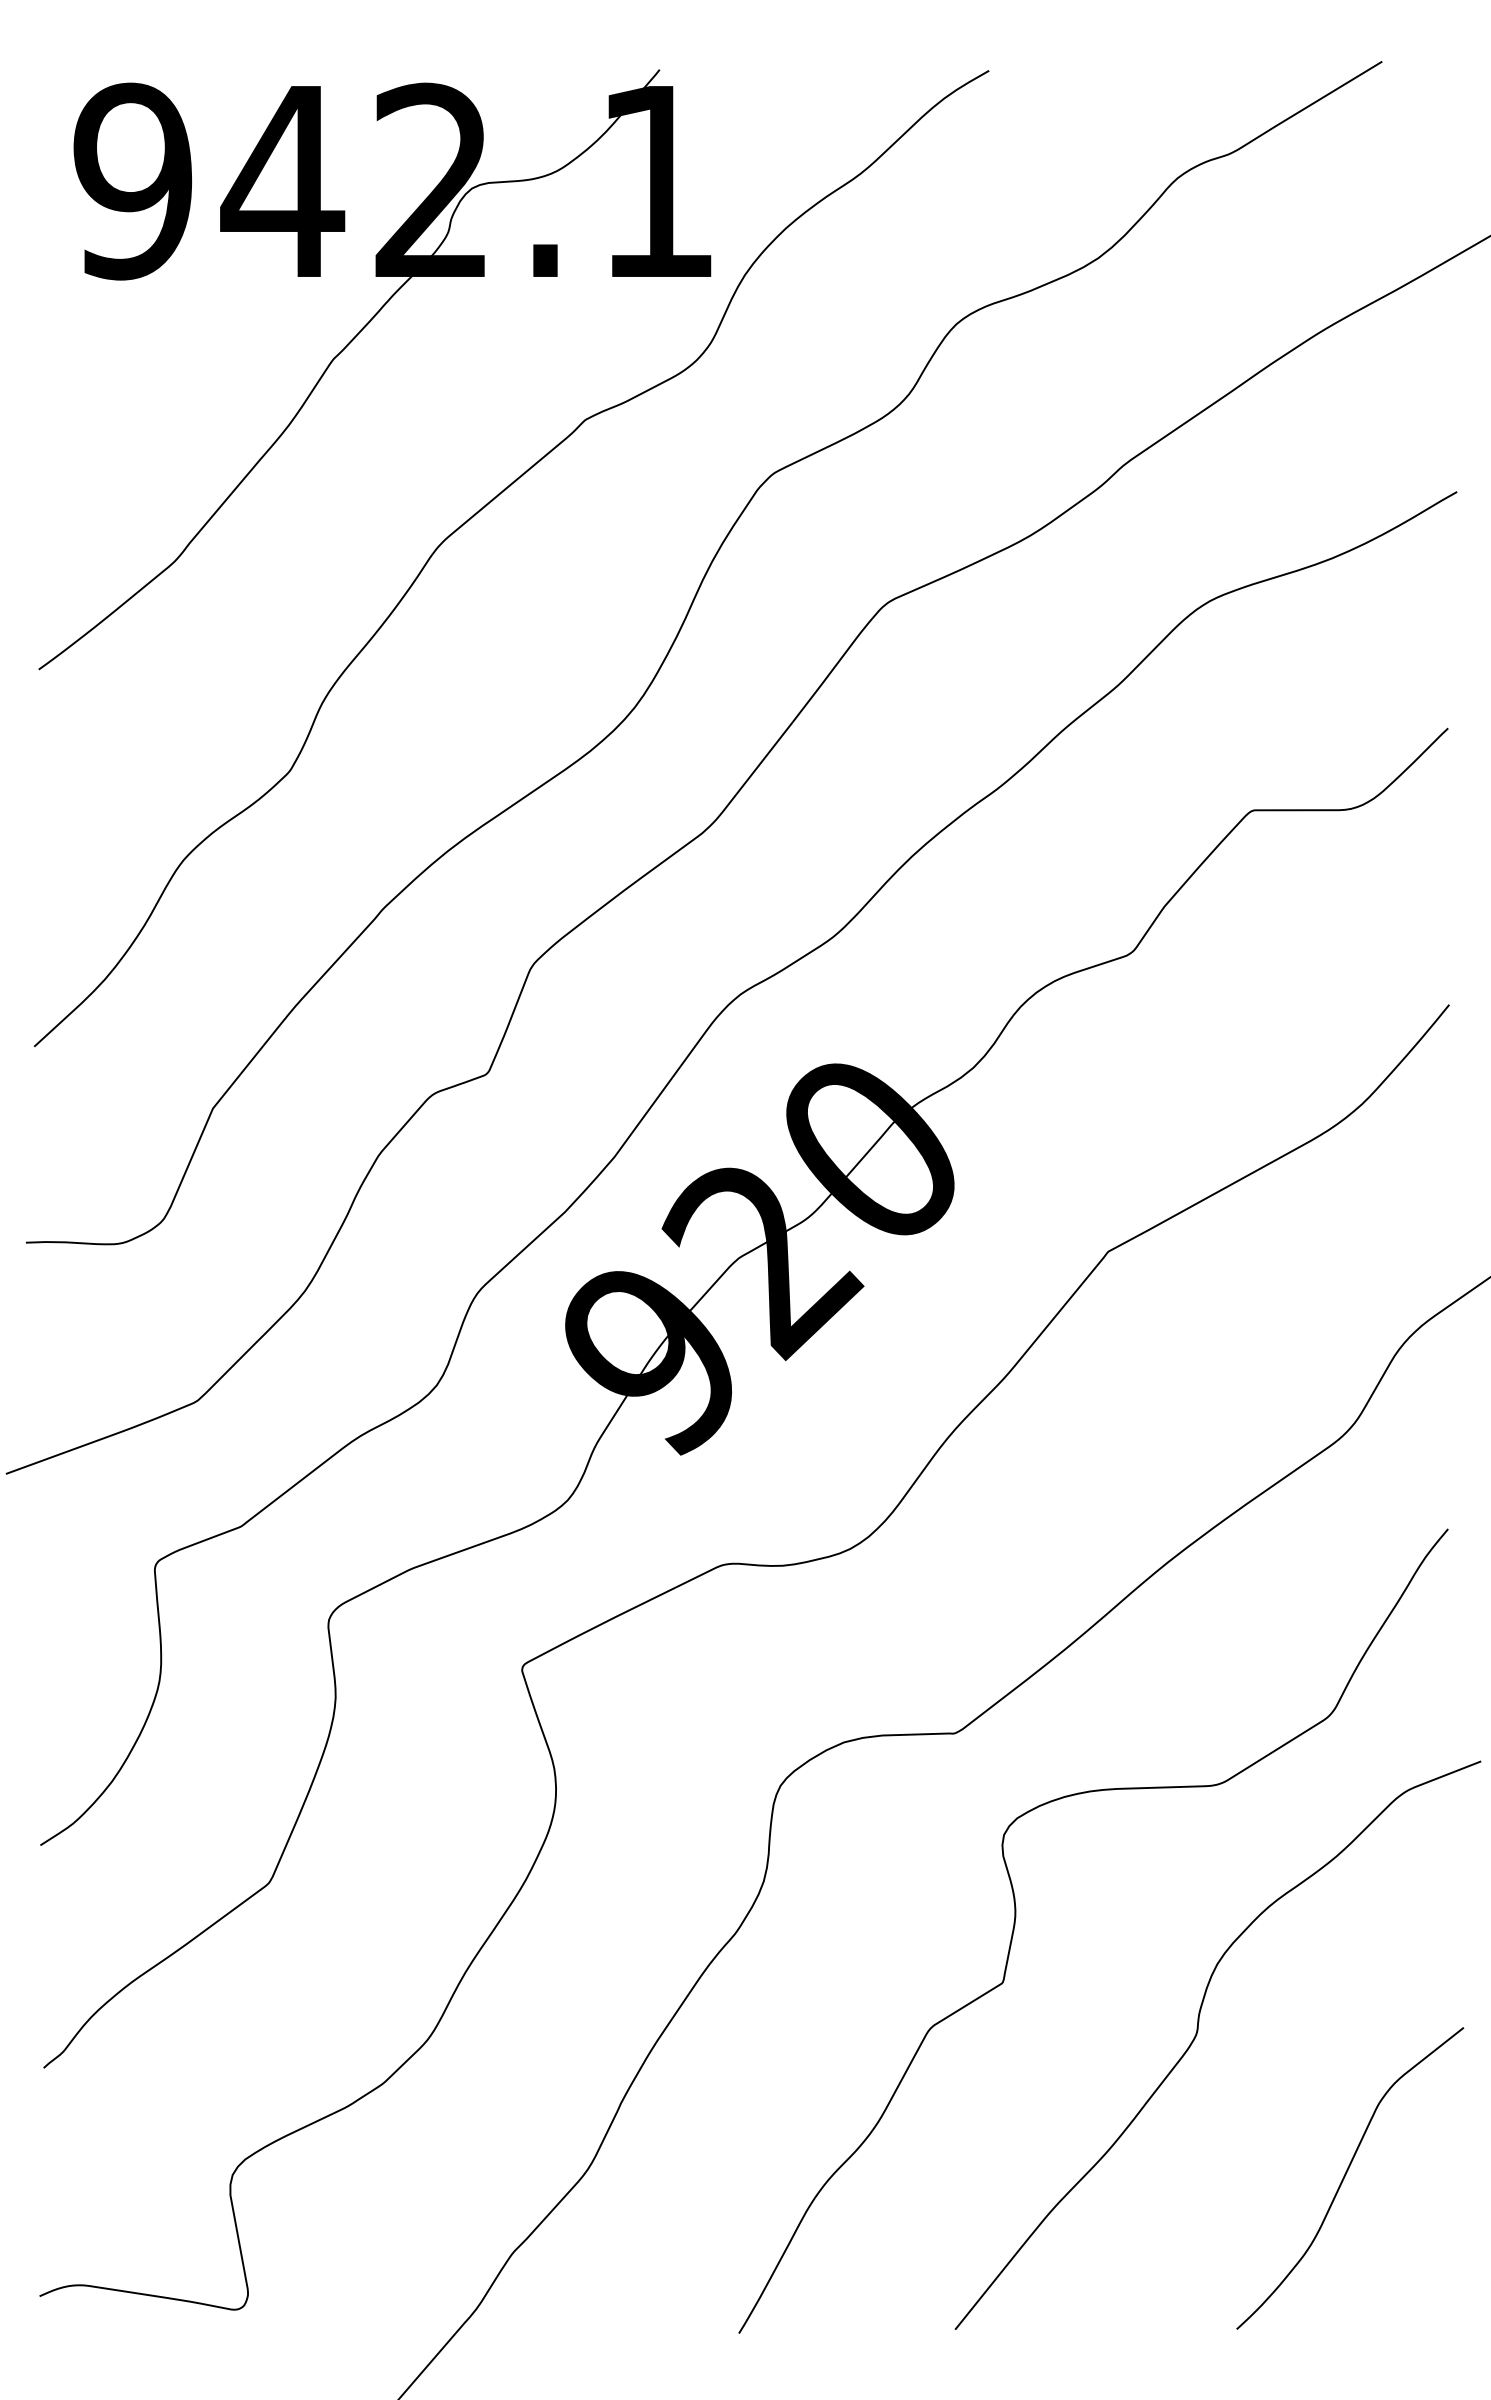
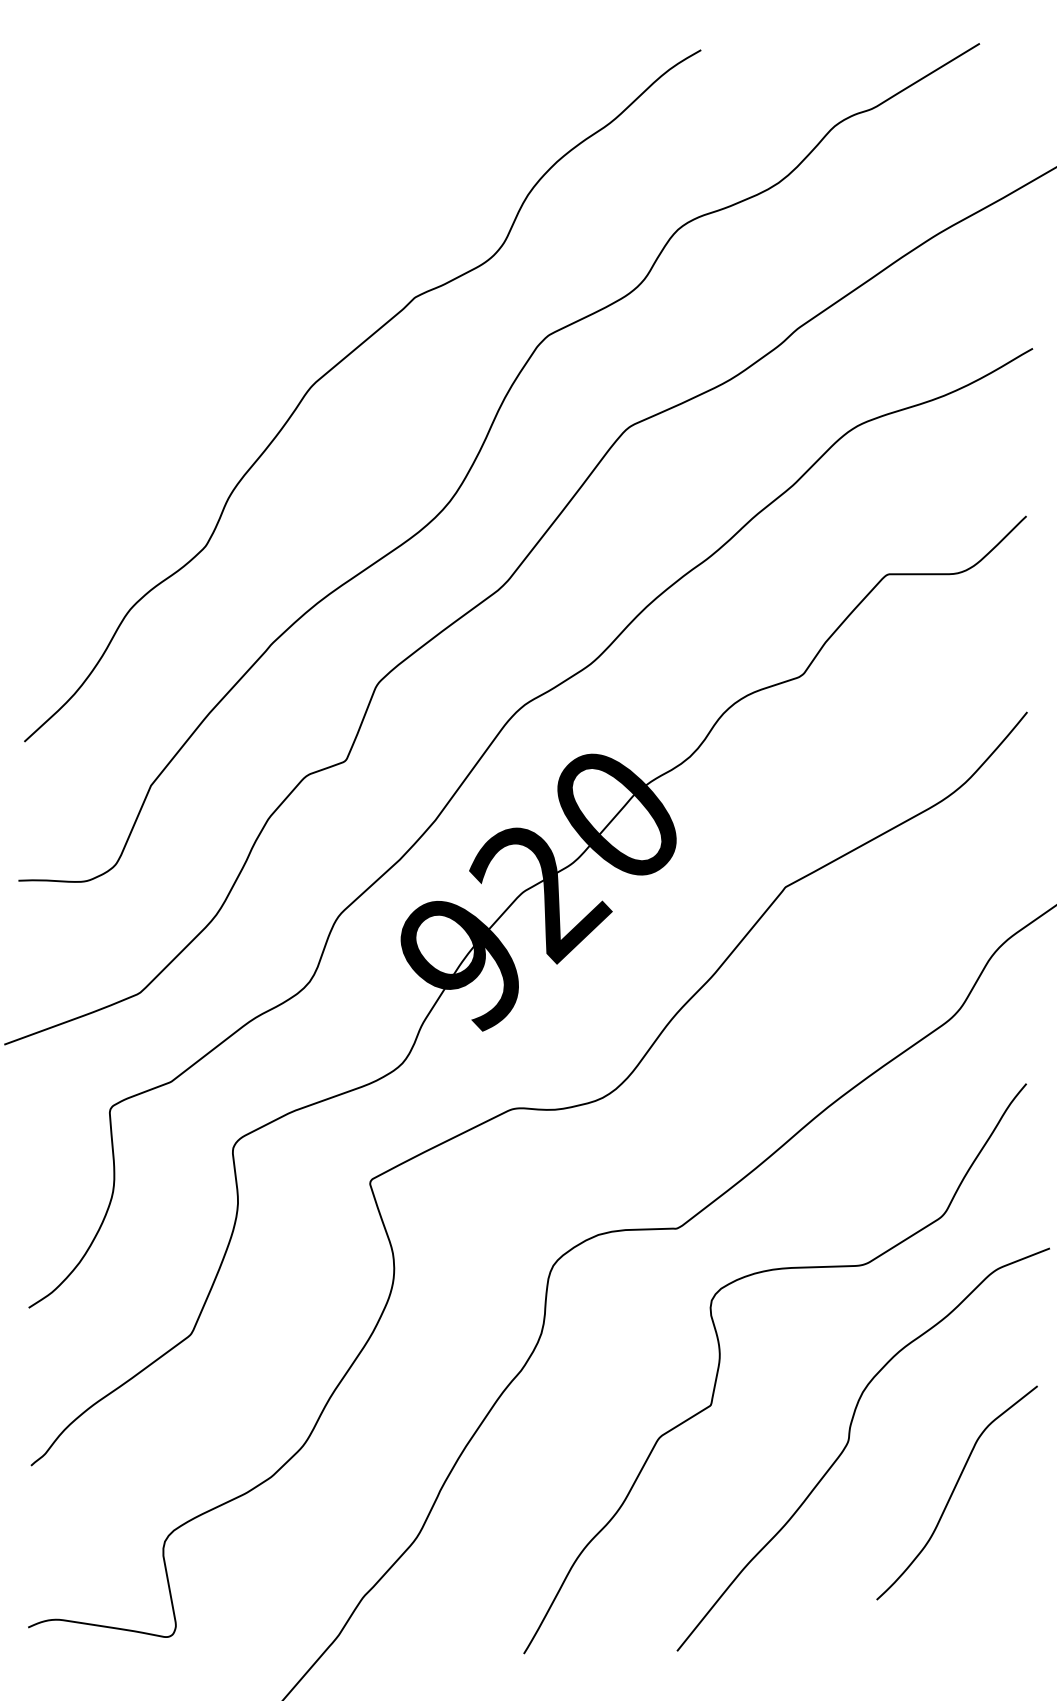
part: (349, 344) -> (247, 244), removed
curve: (1345, 2176) -> (953, 1491), moved

